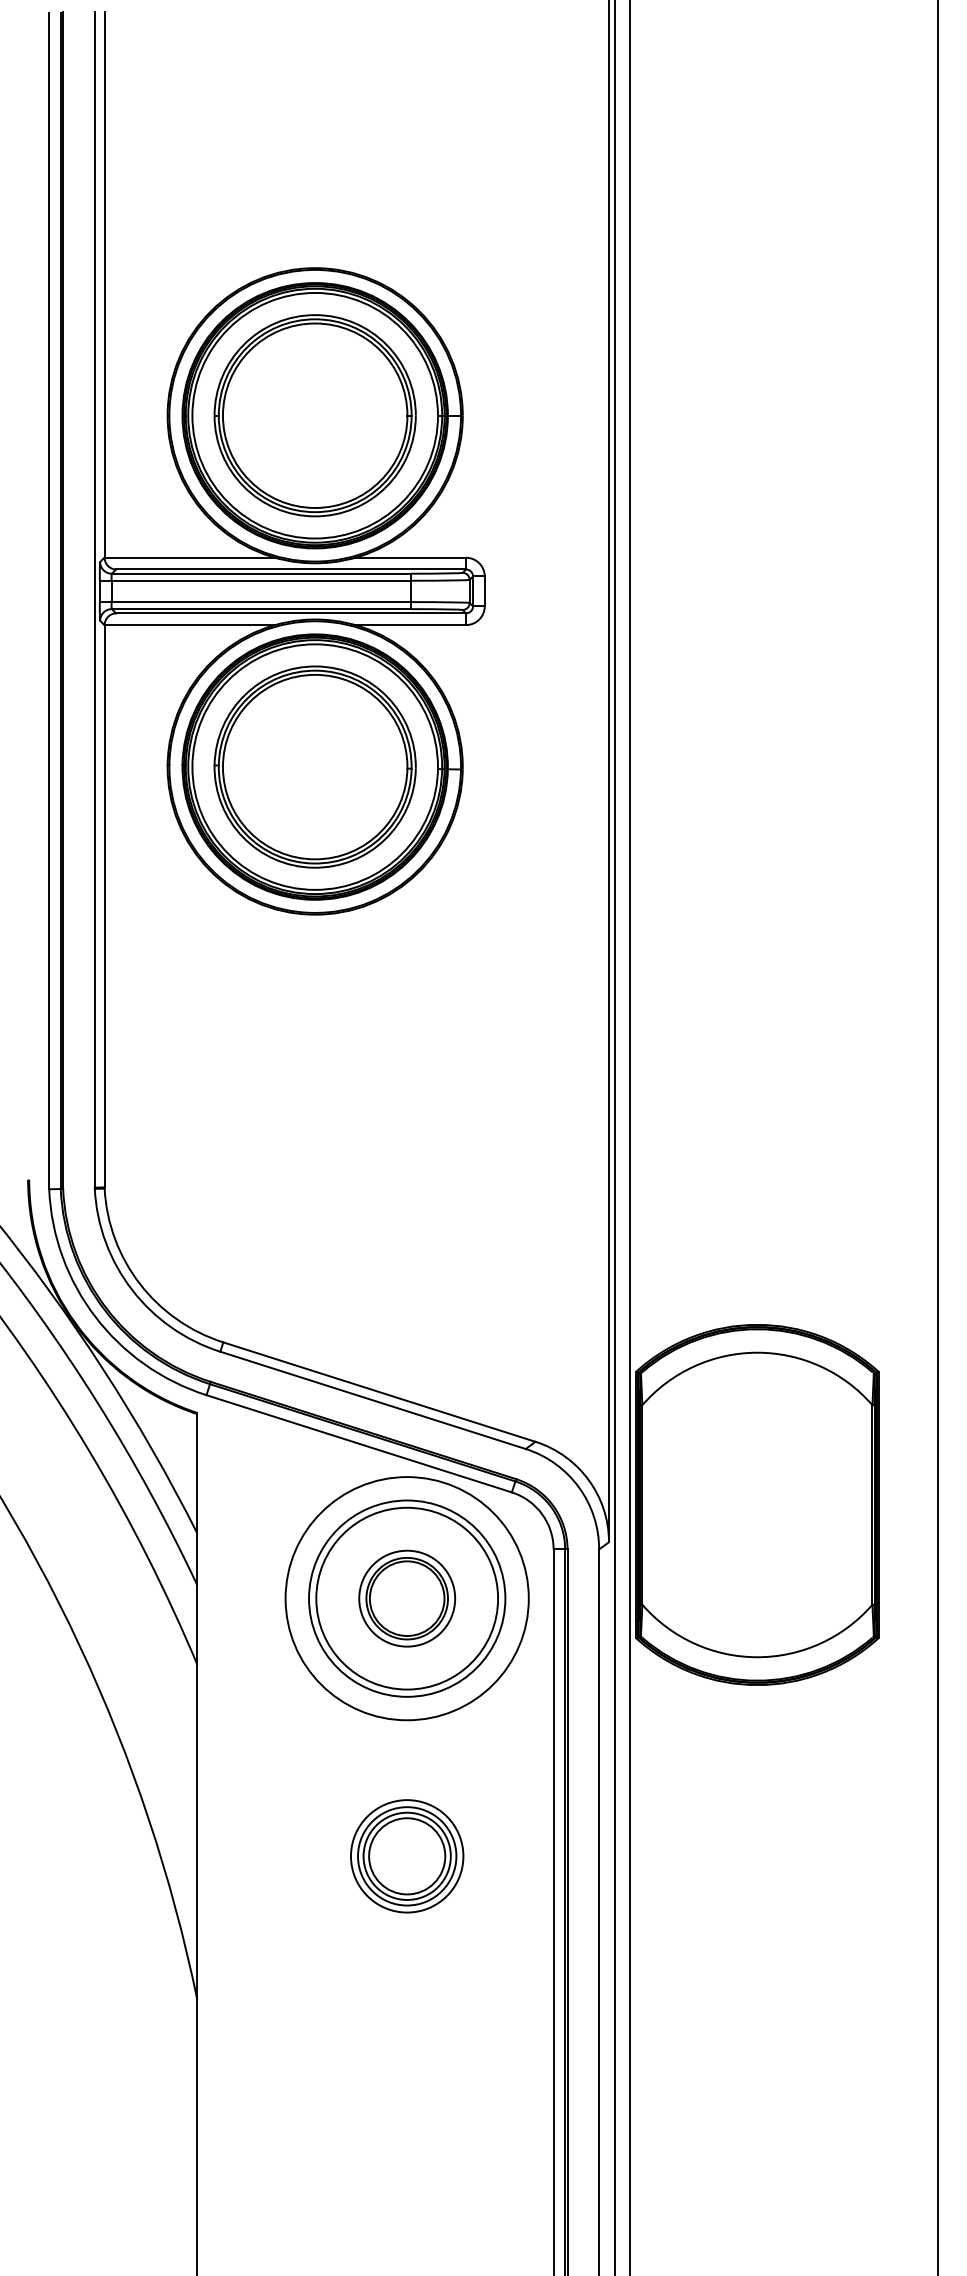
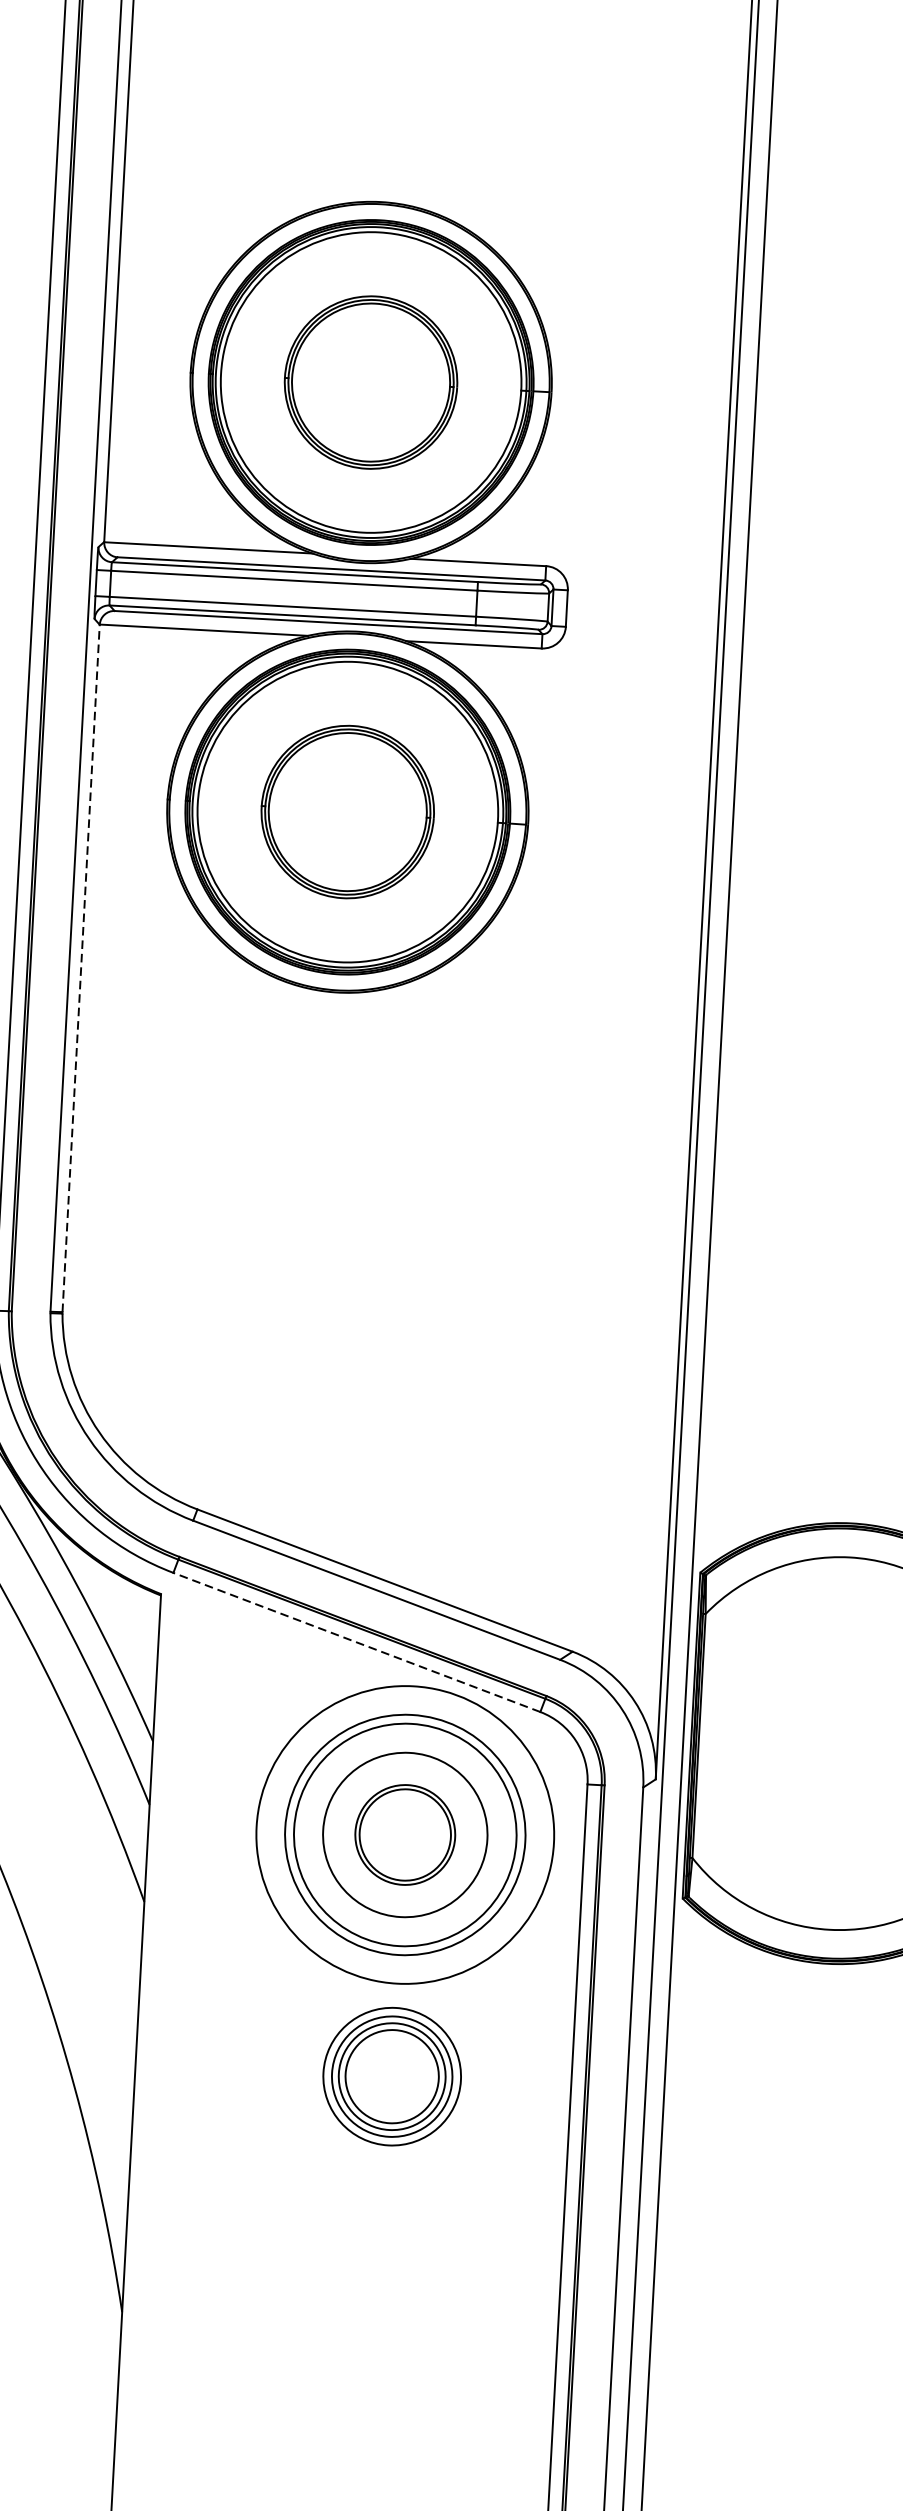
part: (314, 415) -> (370, 382), size x0.7
part: (314, 766) -> (347, 811), size x0.7
line: (104, 905) -> (81, 967), solid -> dashed
line: (358, 1443) -> (356, 1642), solid -> dashed
circle: (407, 1598) -> (405, 1834), size x1.4
part: (407, 1856) -> (392, 2076), moved

